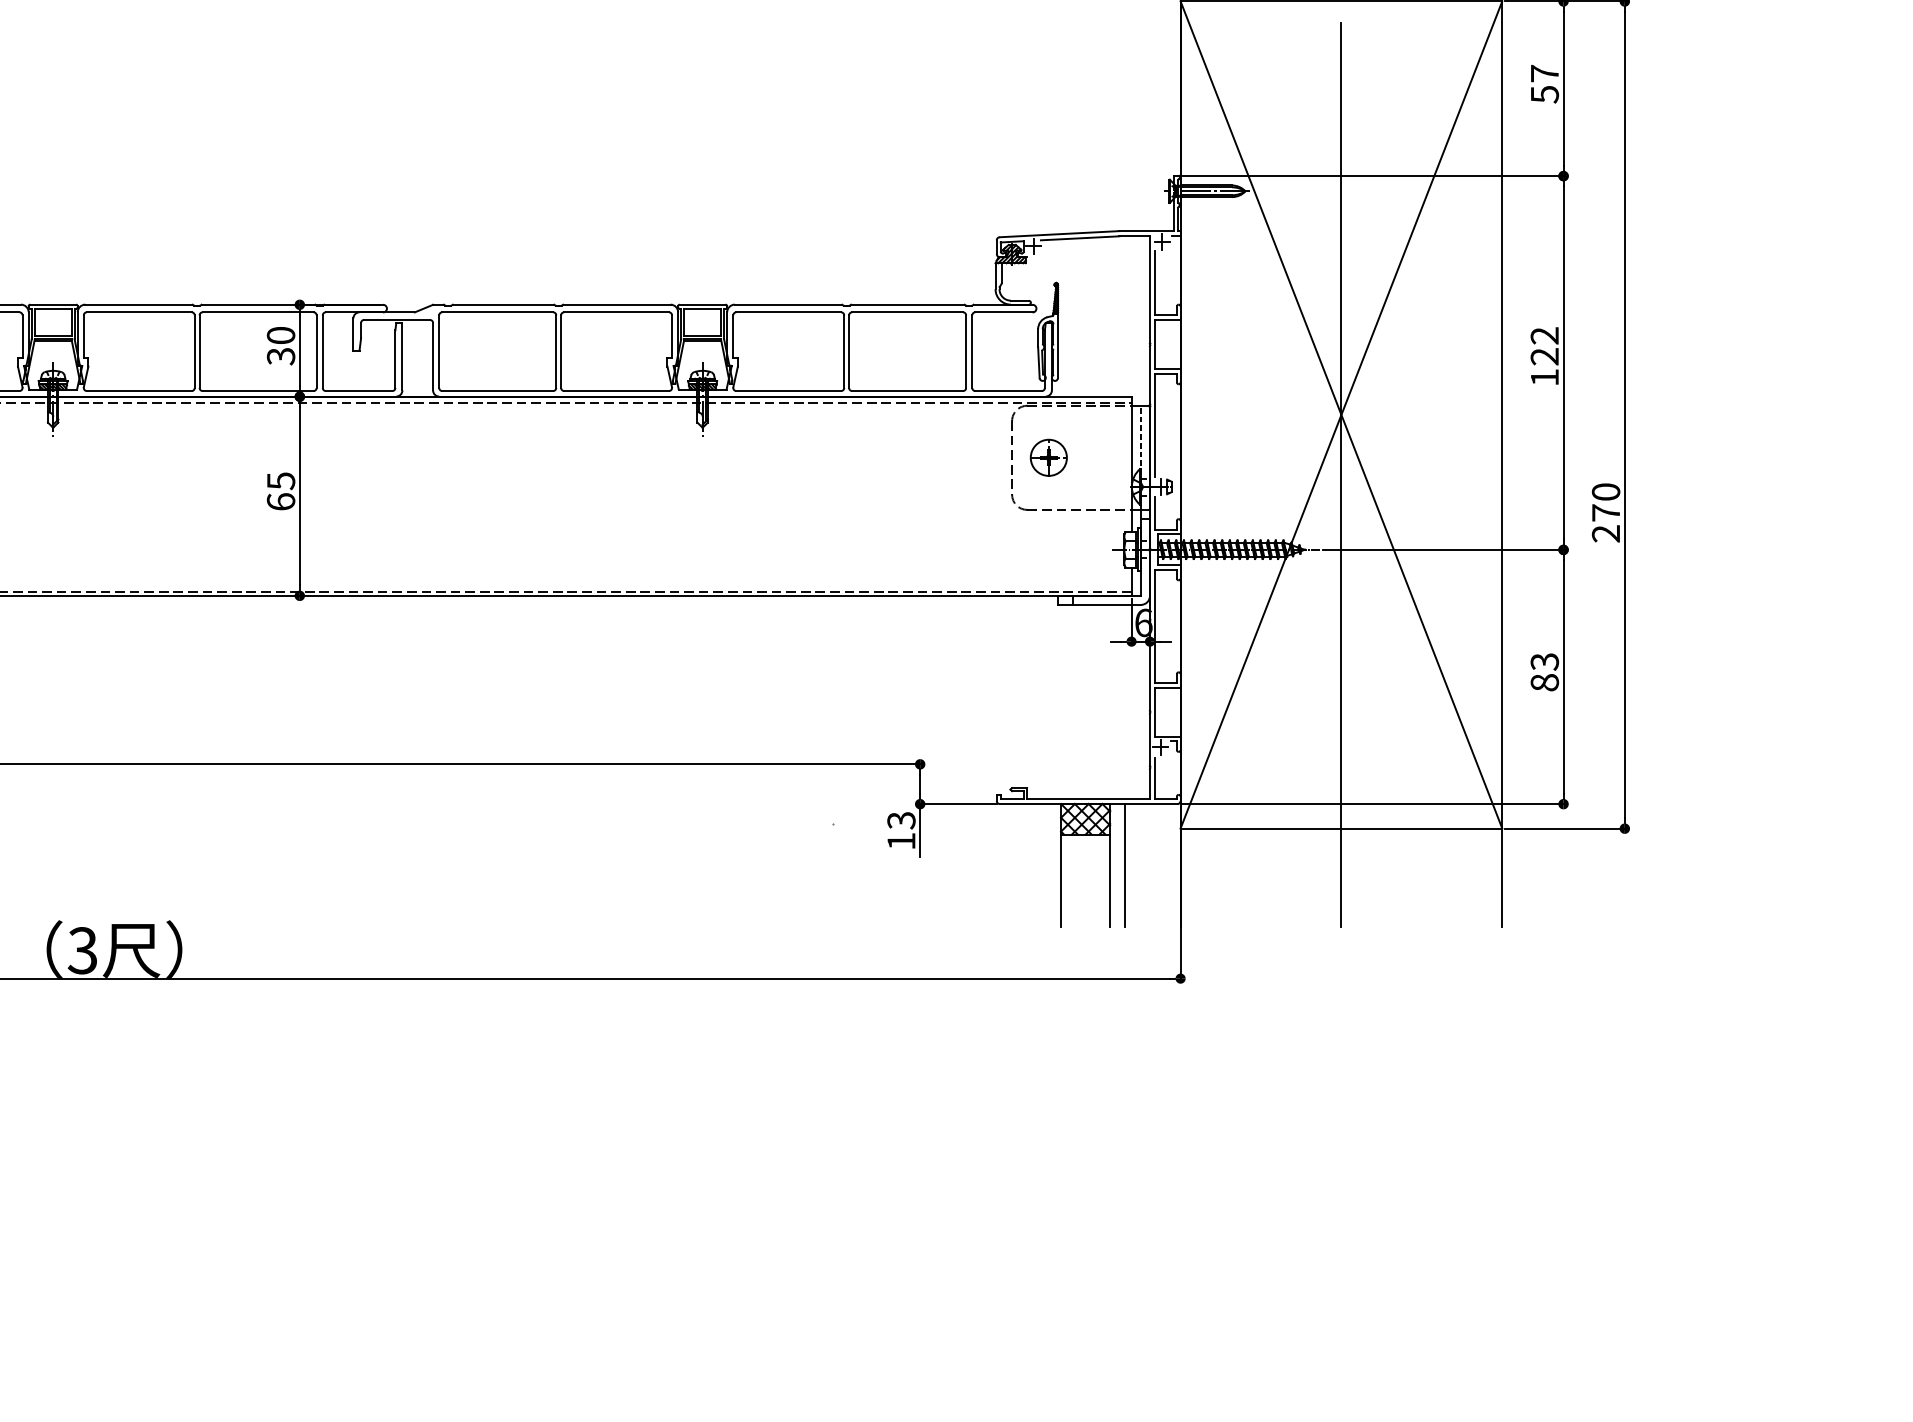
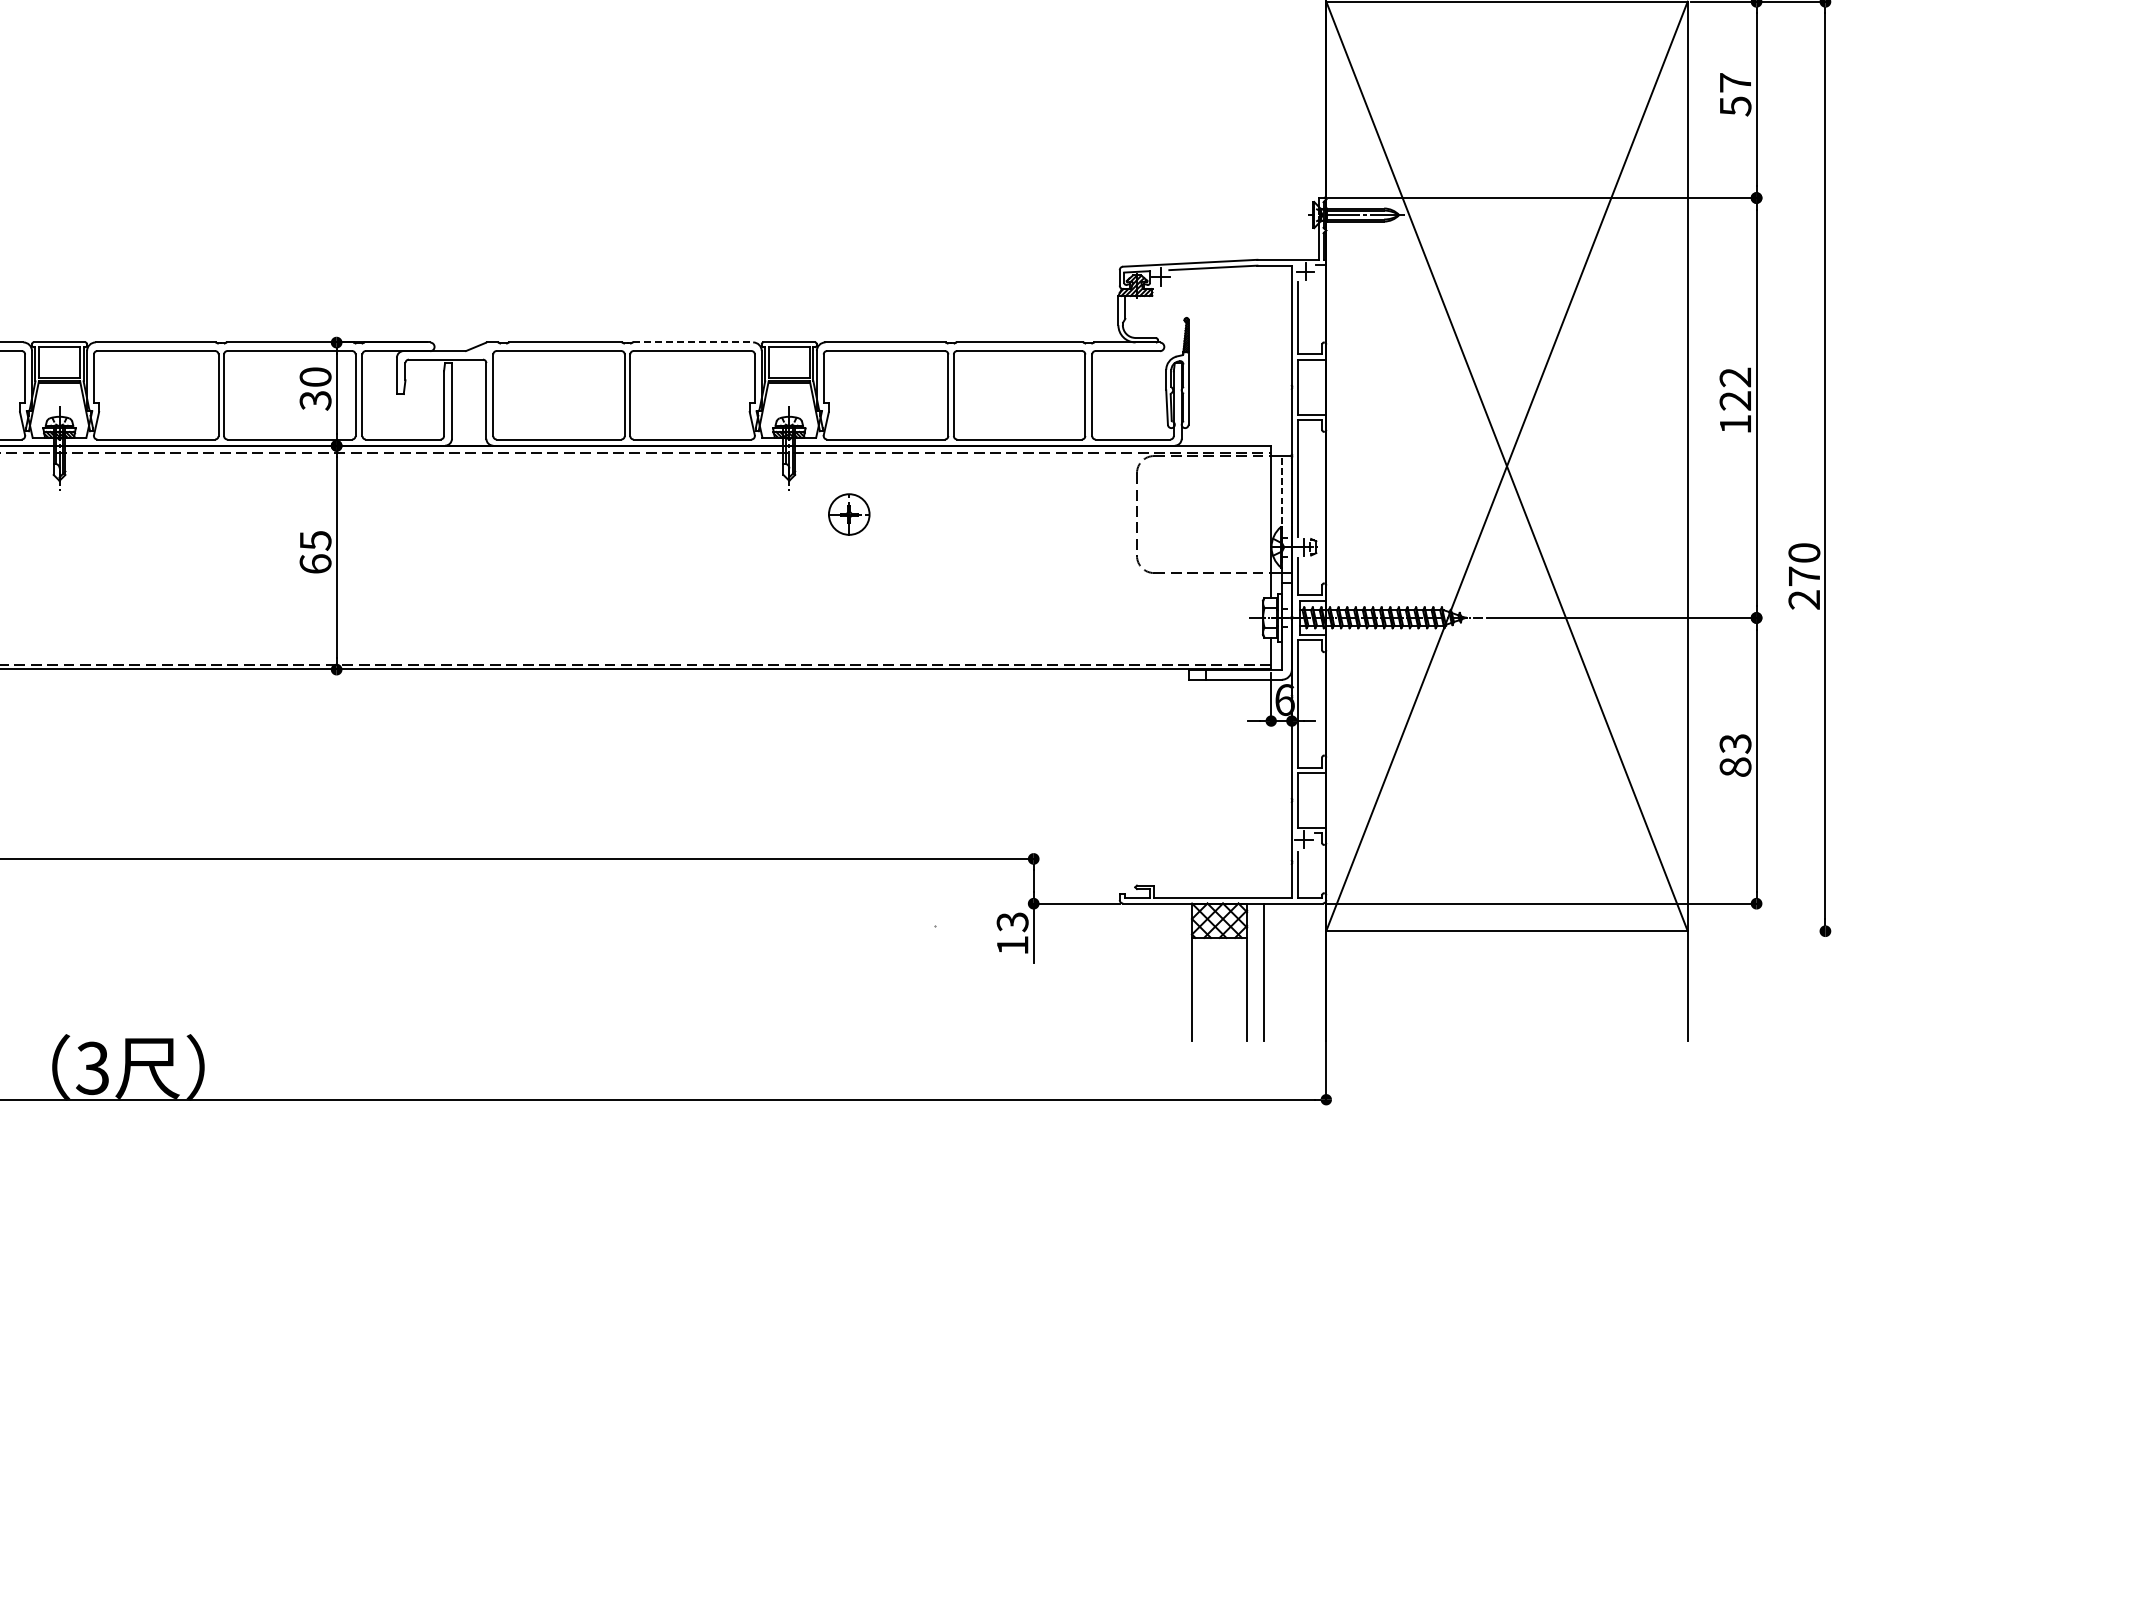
line: (617, 304) -> (693, 342), solid -> dashed
part: (1049, 457) -> (849, 514), moved
line: (1341, 474) -> (1507, 533), removed
line: (1566, 828) -> (1759, 931), removed

